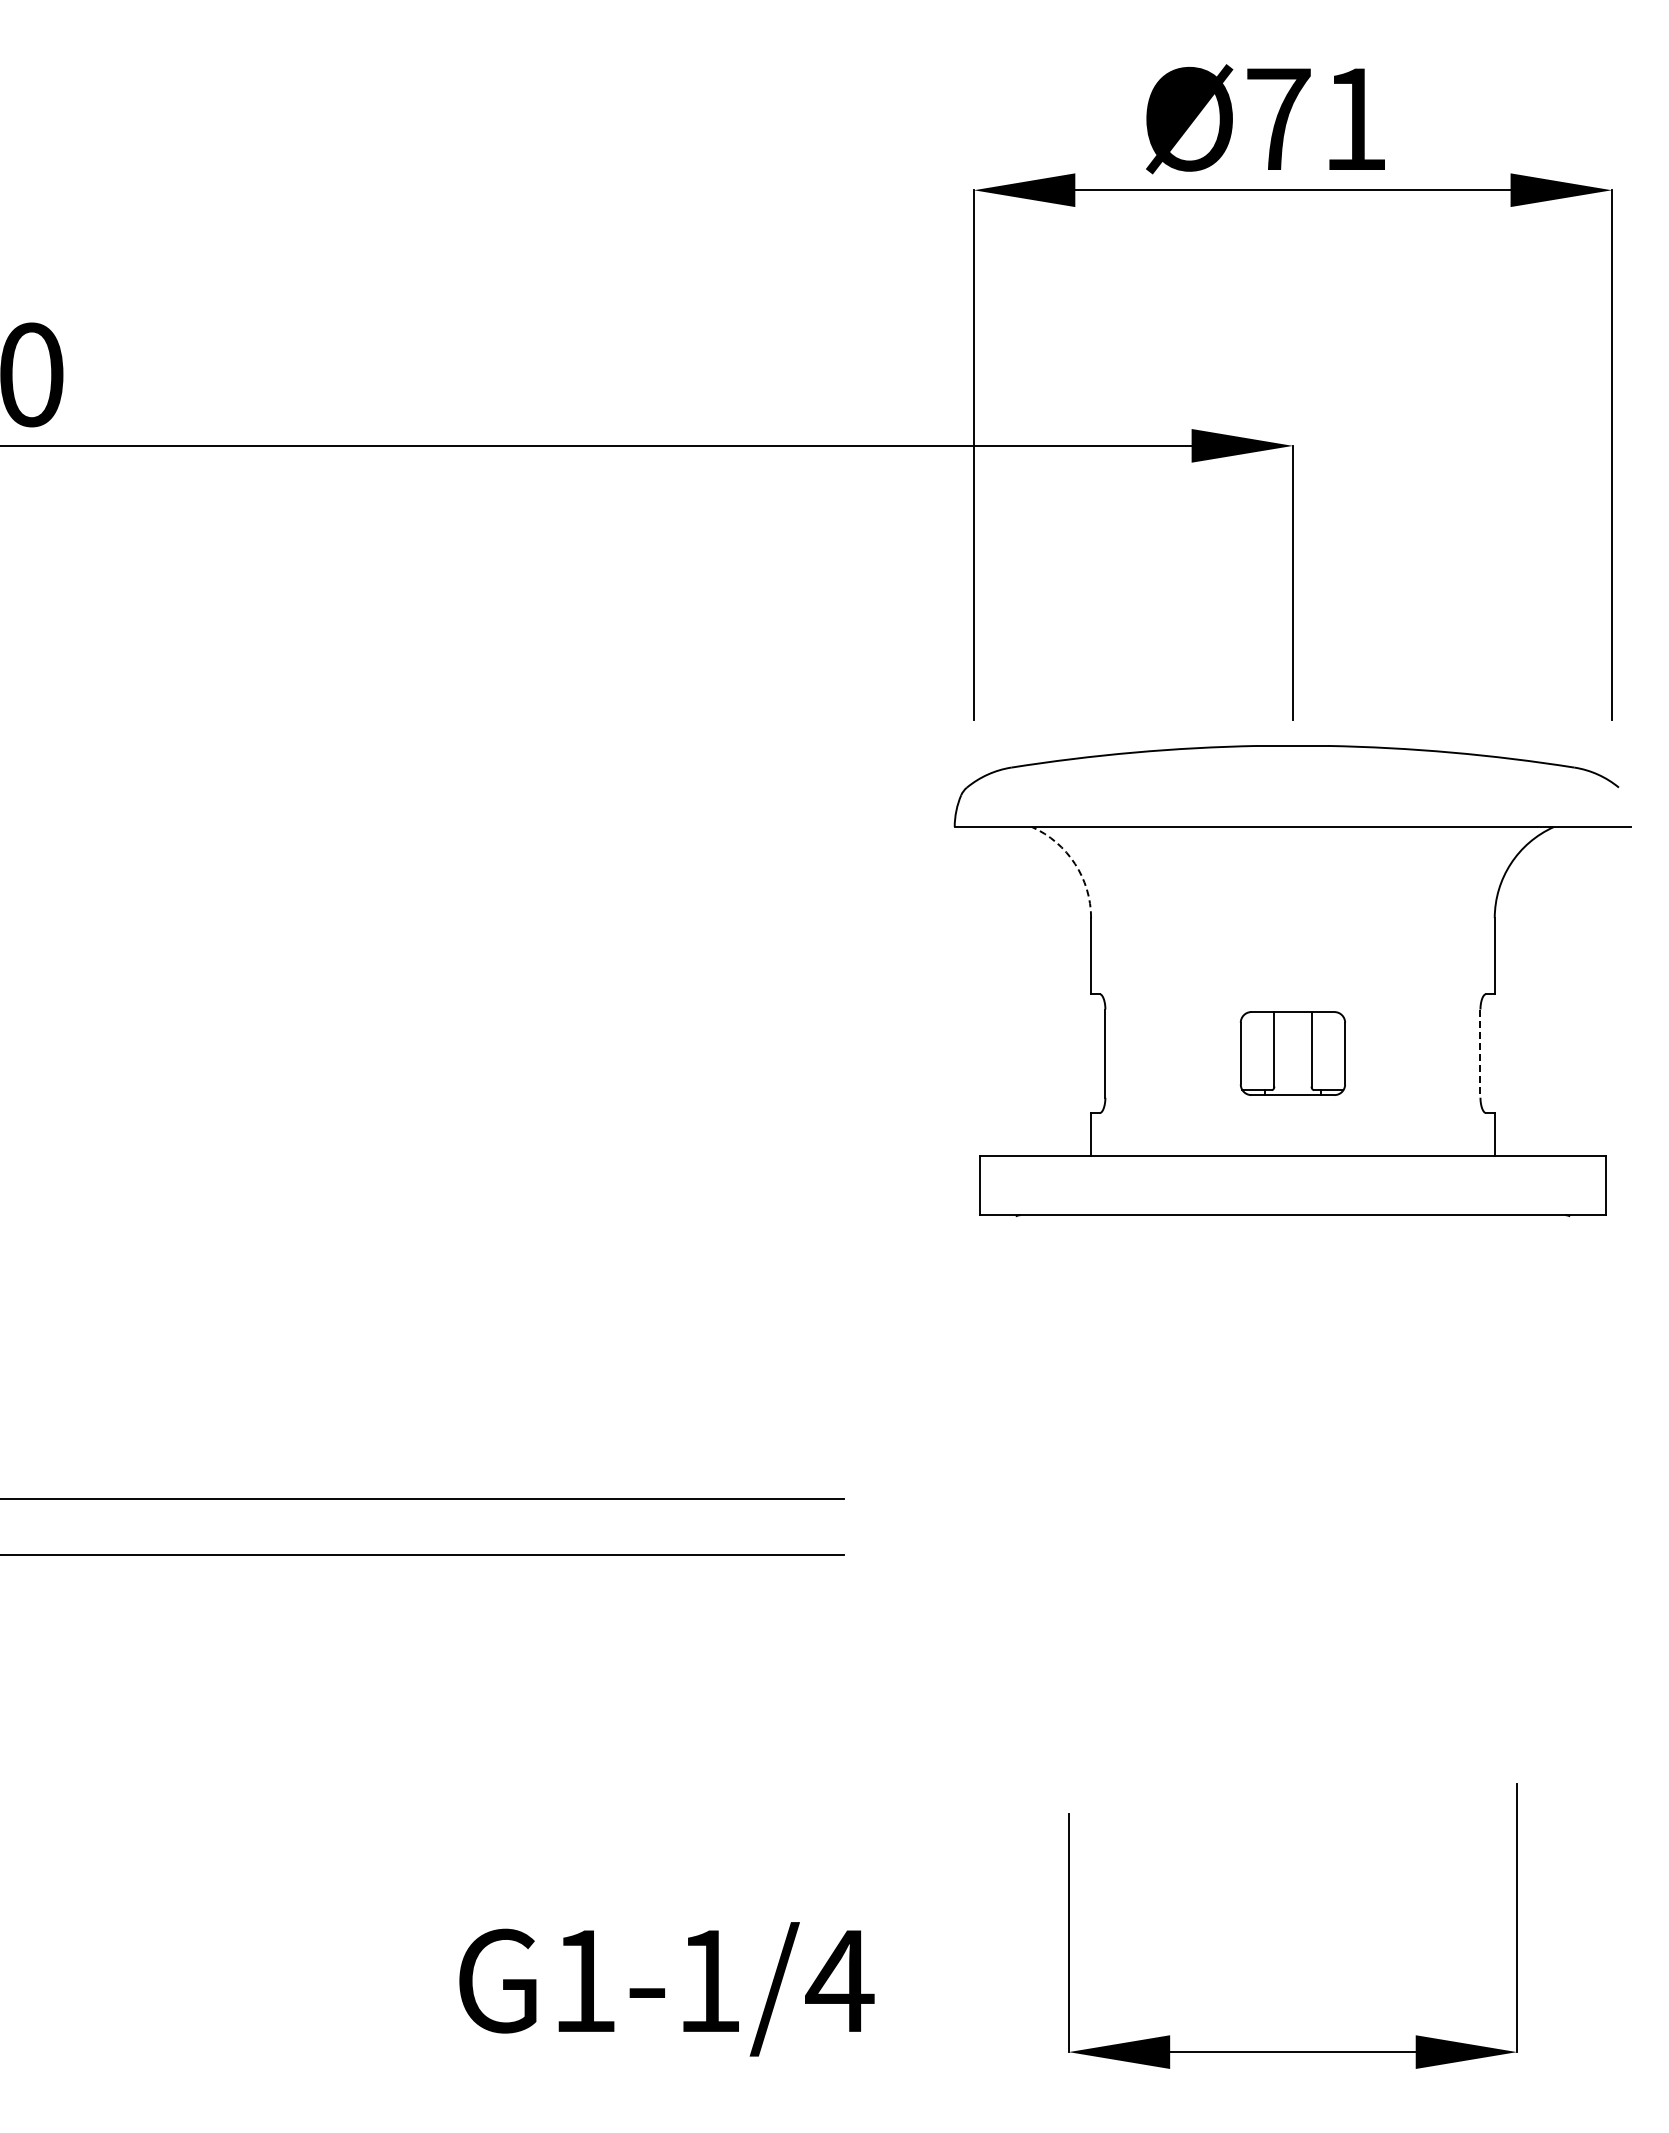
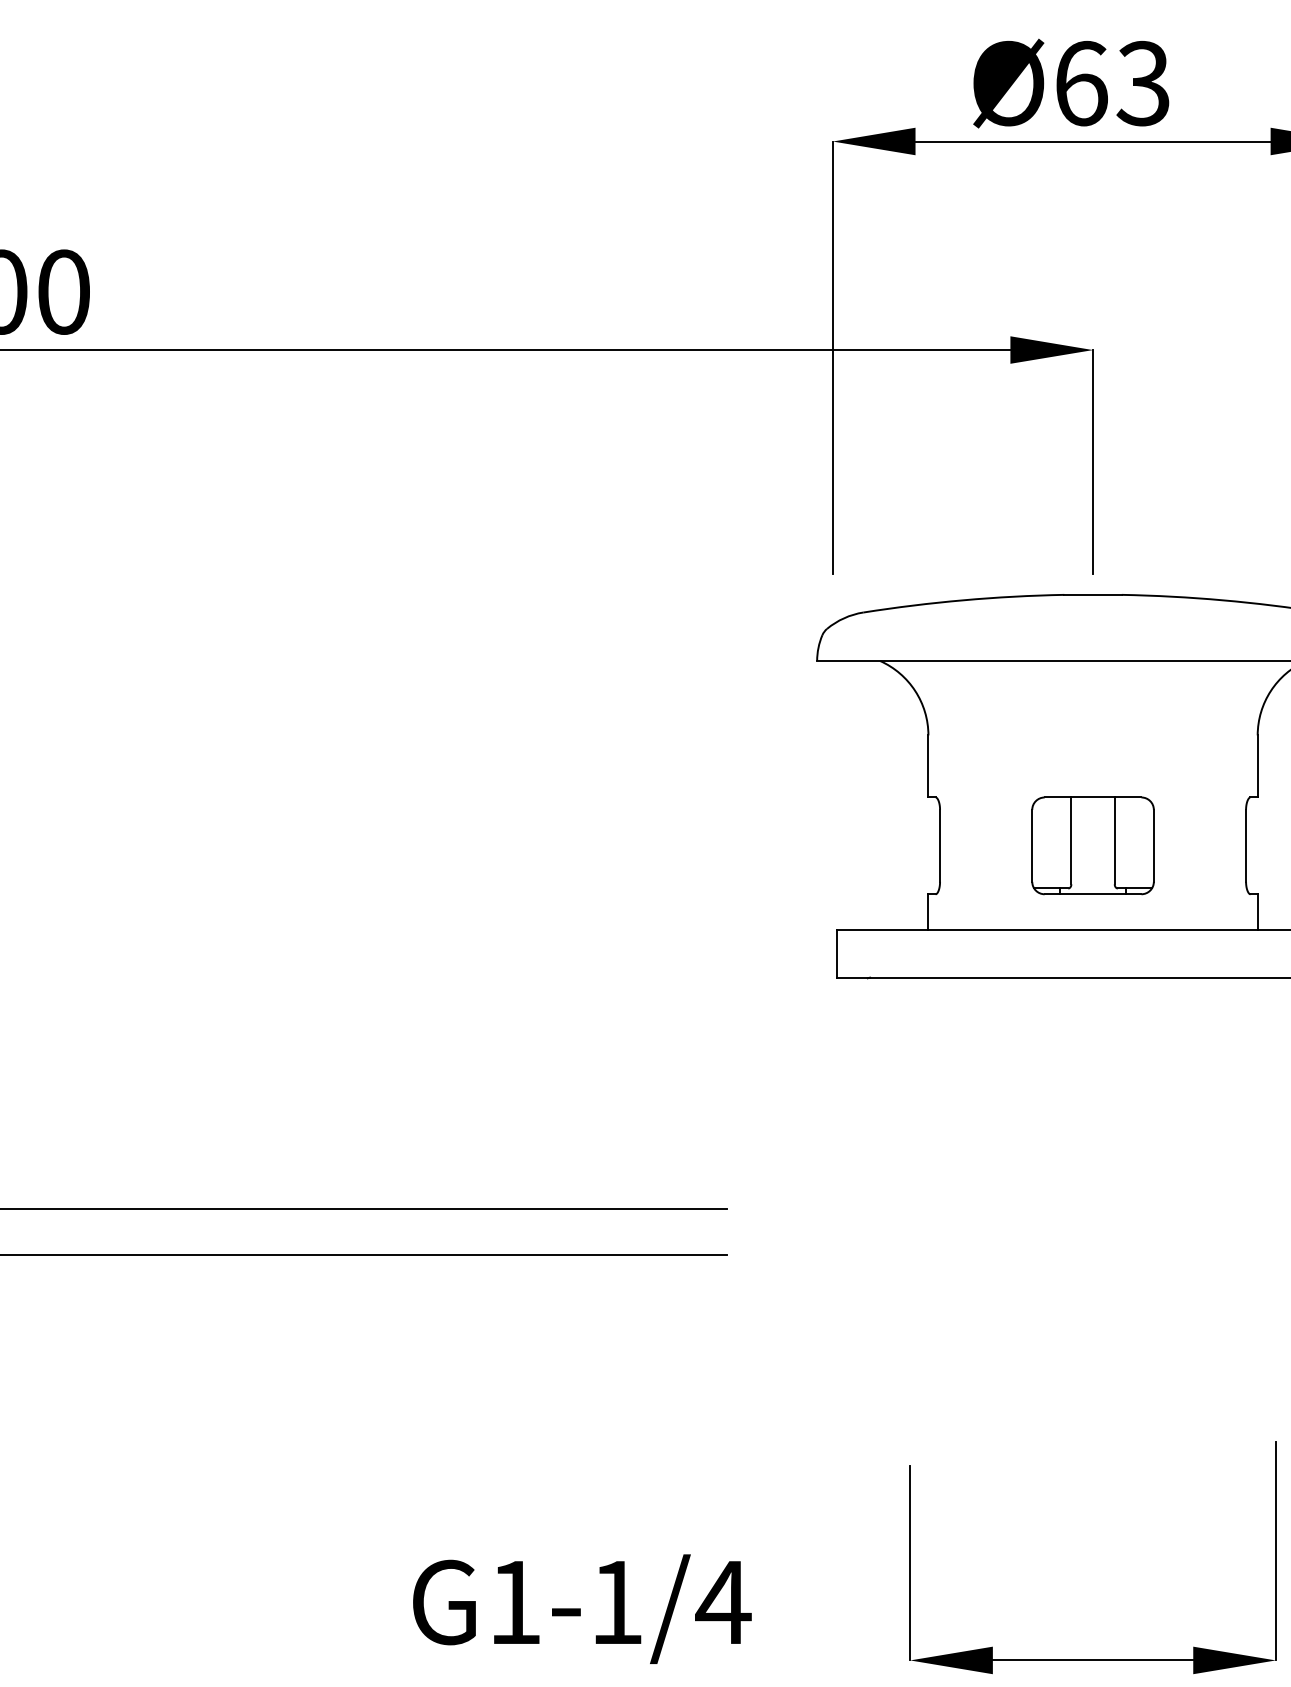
text: (1316, 118) -> (1112, 82), Ø71 -> Ø63
arc: (1075, 863) -> (915, 690), dashed -> solid
part: (1292, 1053) -> (1092, 845), size x1.43
line: (1480, 1054) -> (1246, 846), dashed -> solid

